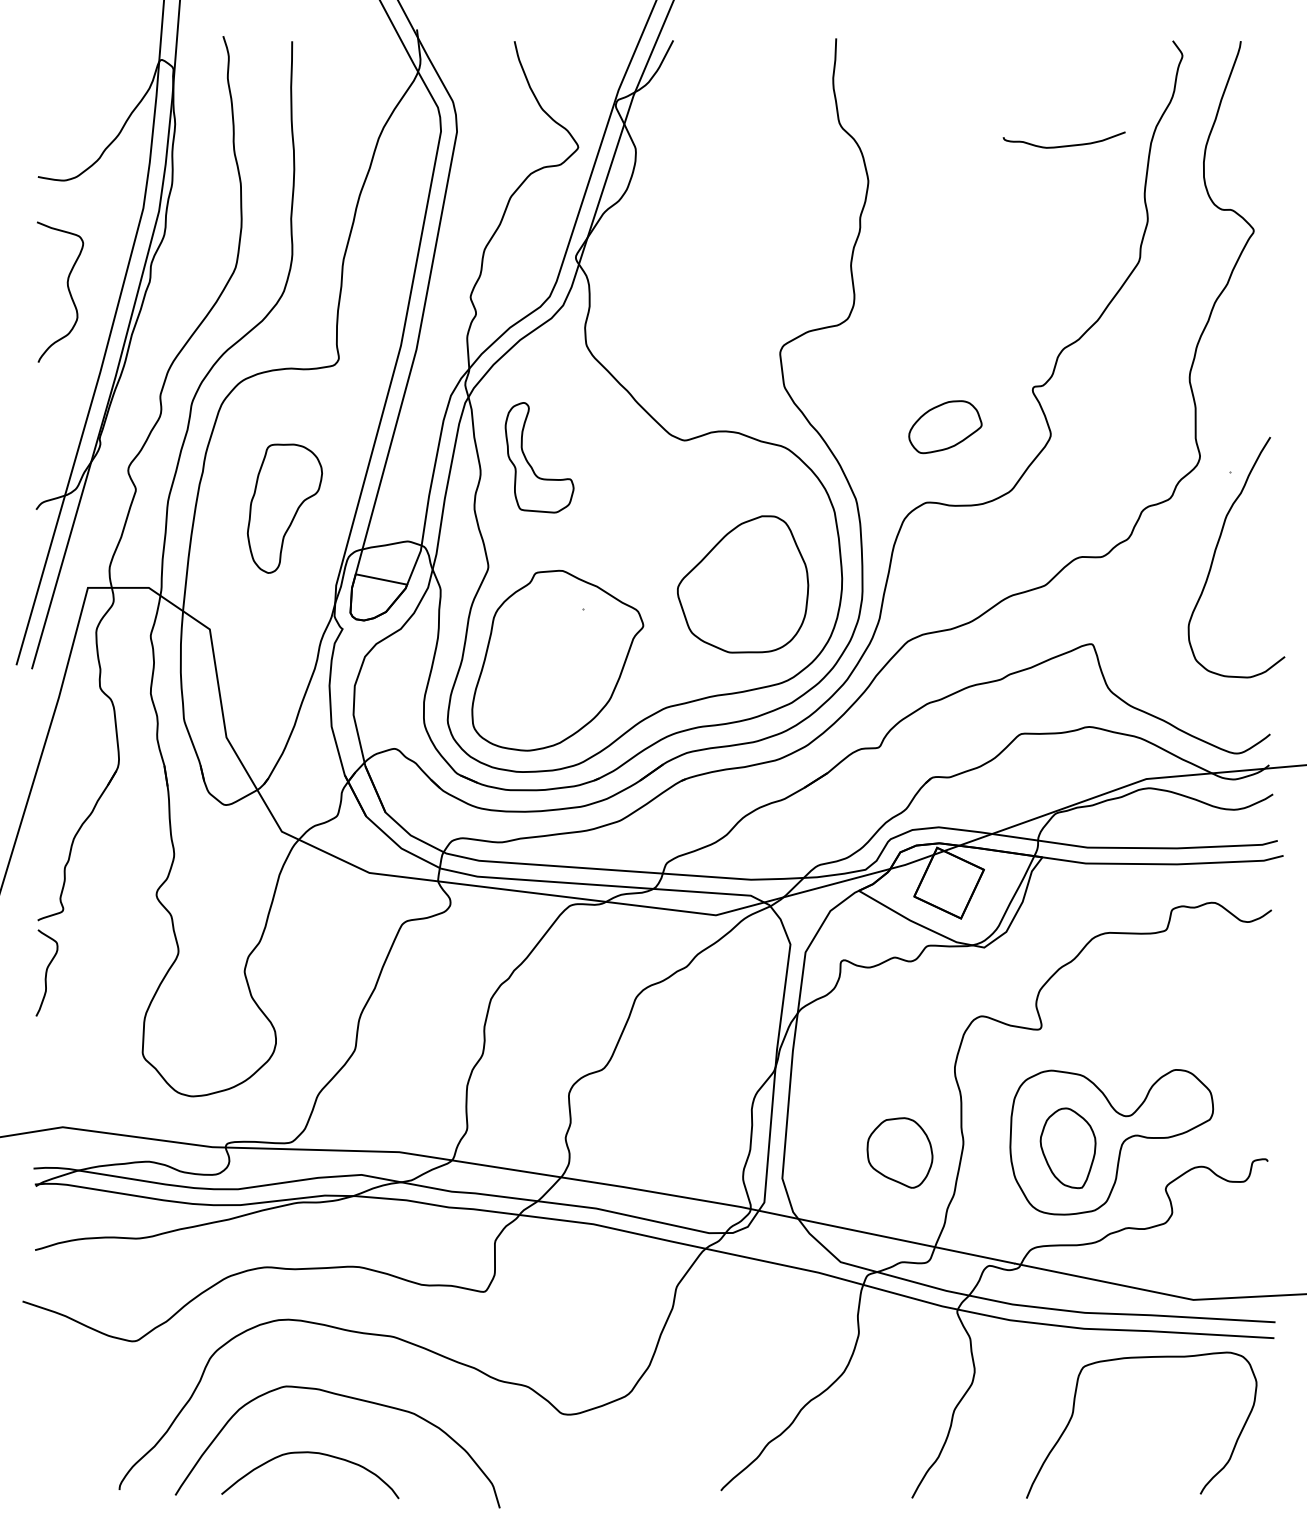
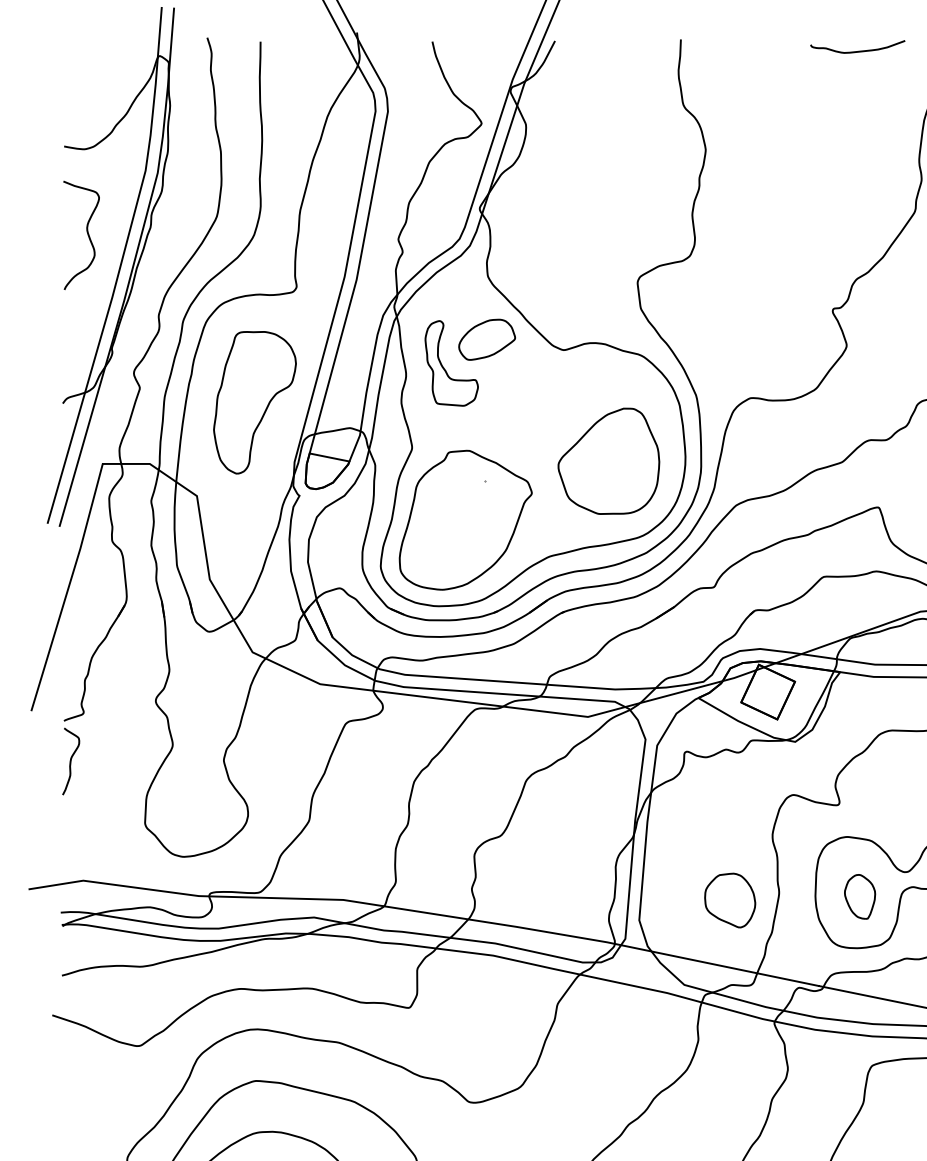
curve: (1063, 145) -> (857, 51), moved
part: (945, 427) -> (487, 340), moved
part: (284, 508) -> (254, 402), size x1.43
part: (1067, 1147) -> (859, 896), size x0.71

